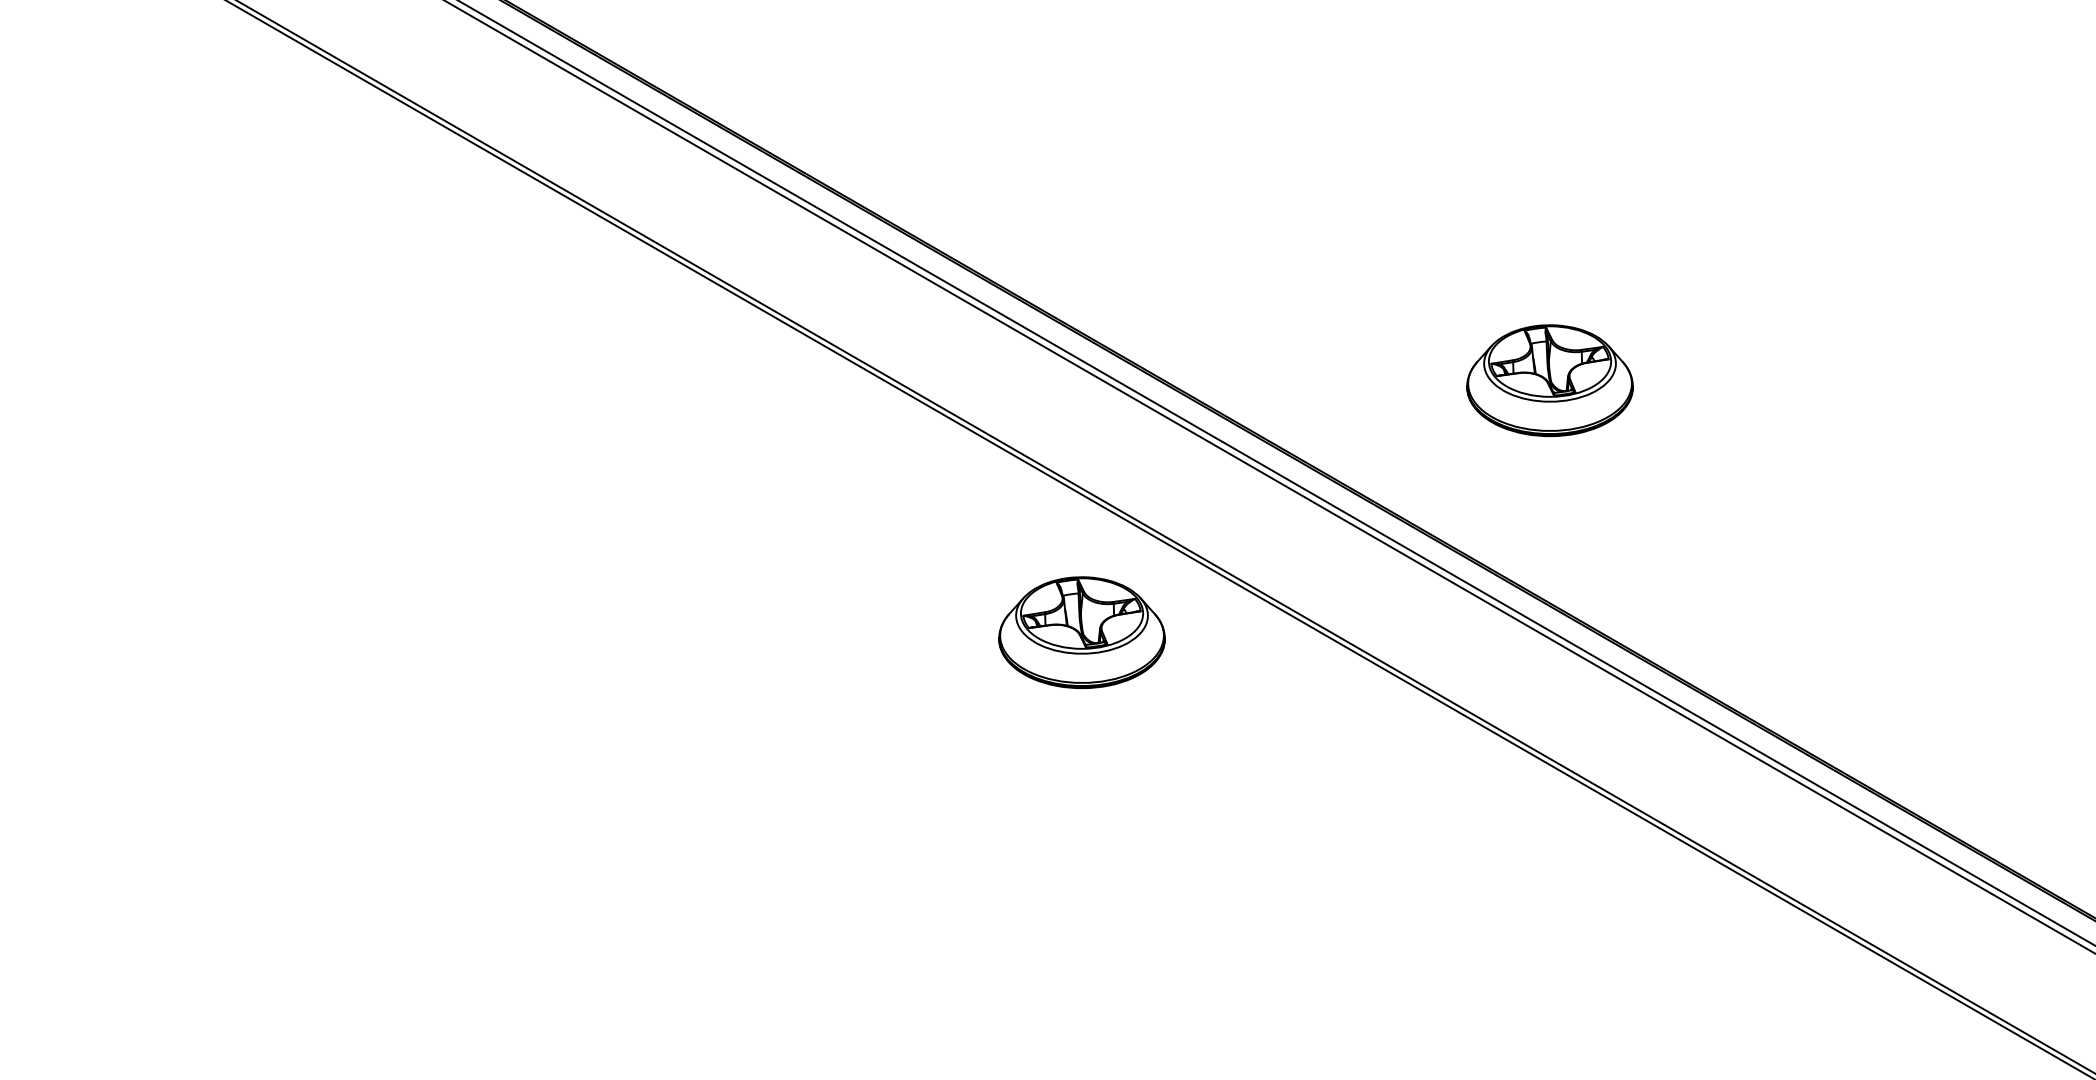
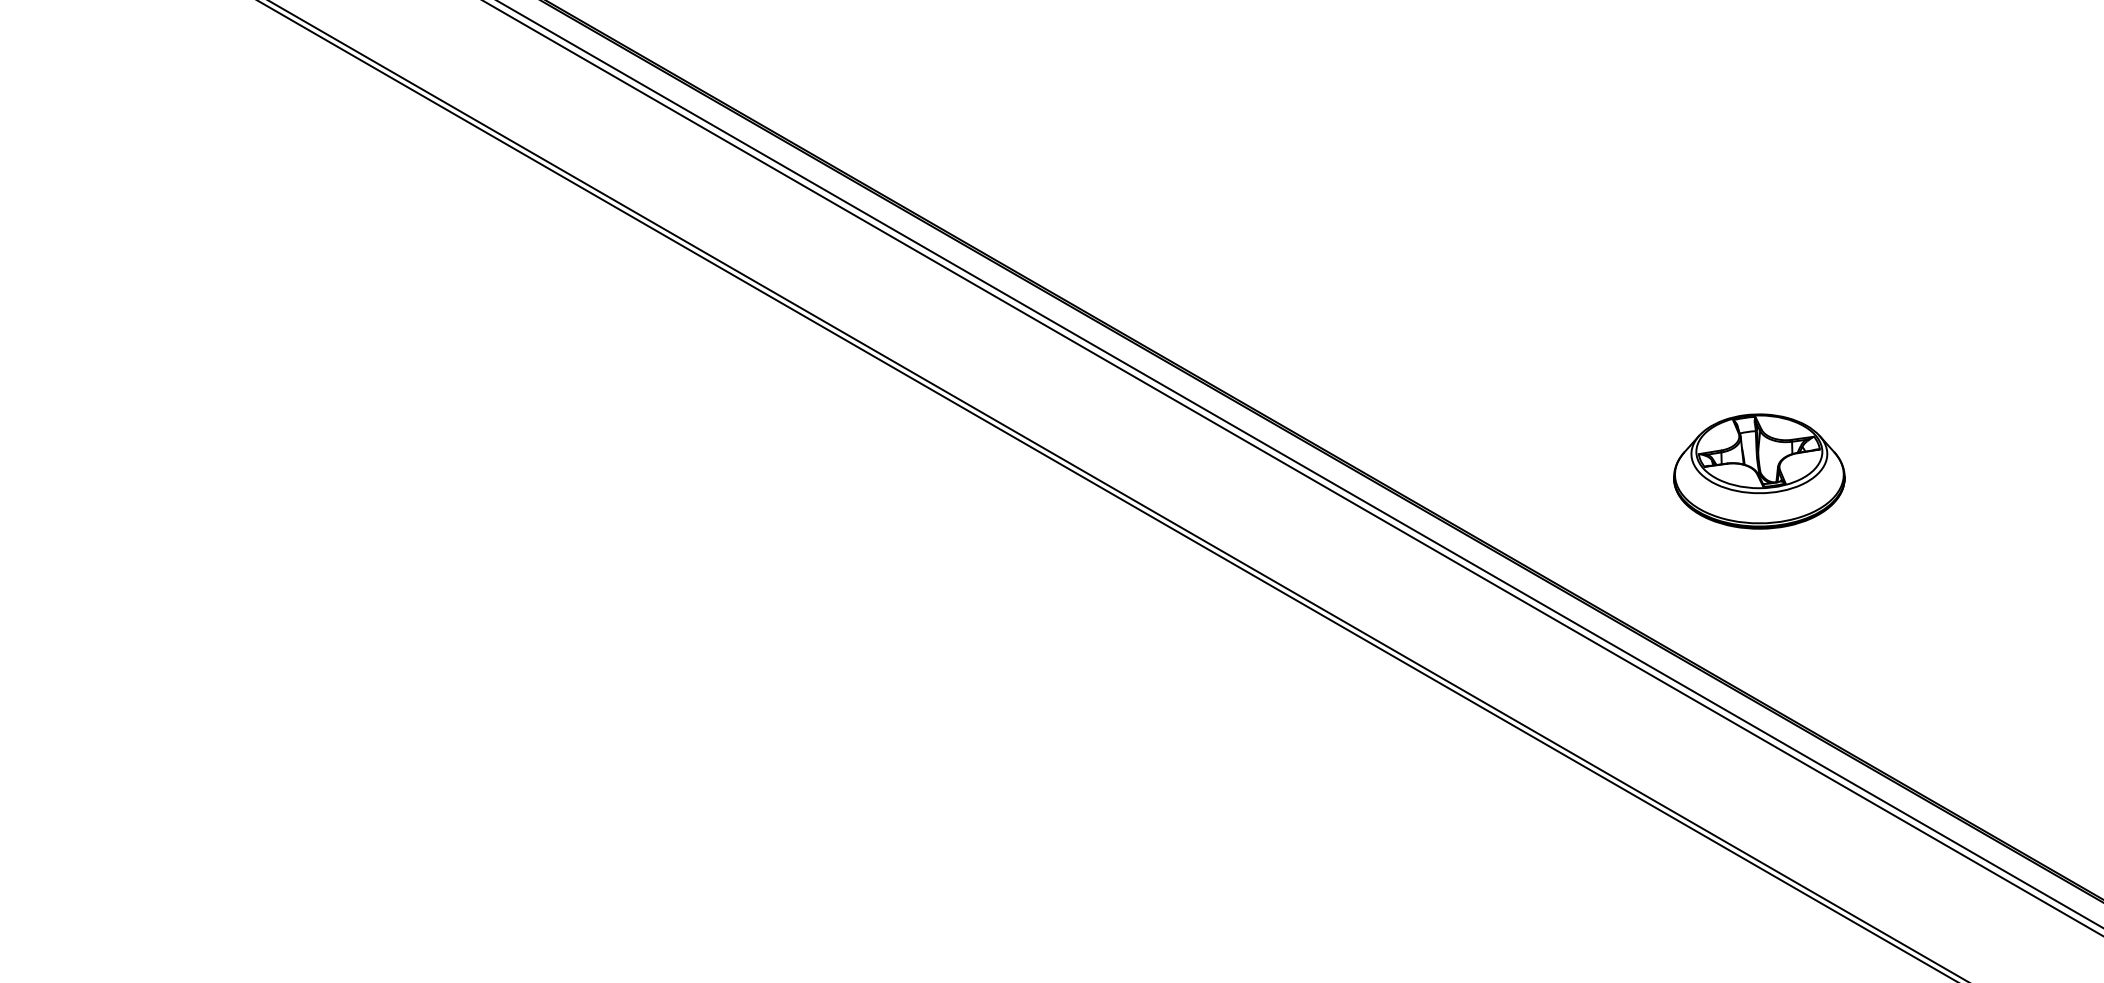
part: (1081, 632) -> (1276, 731), removed

